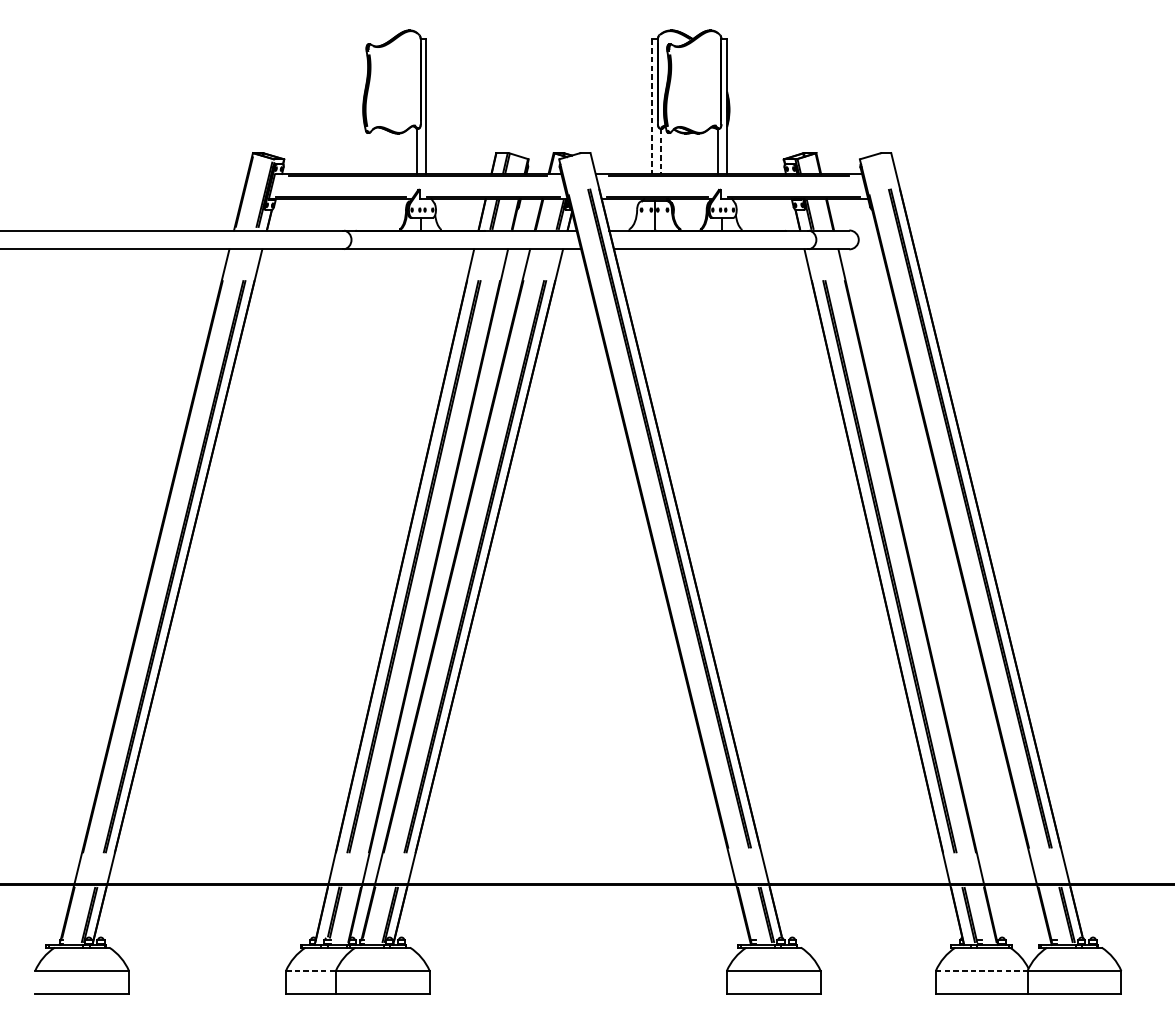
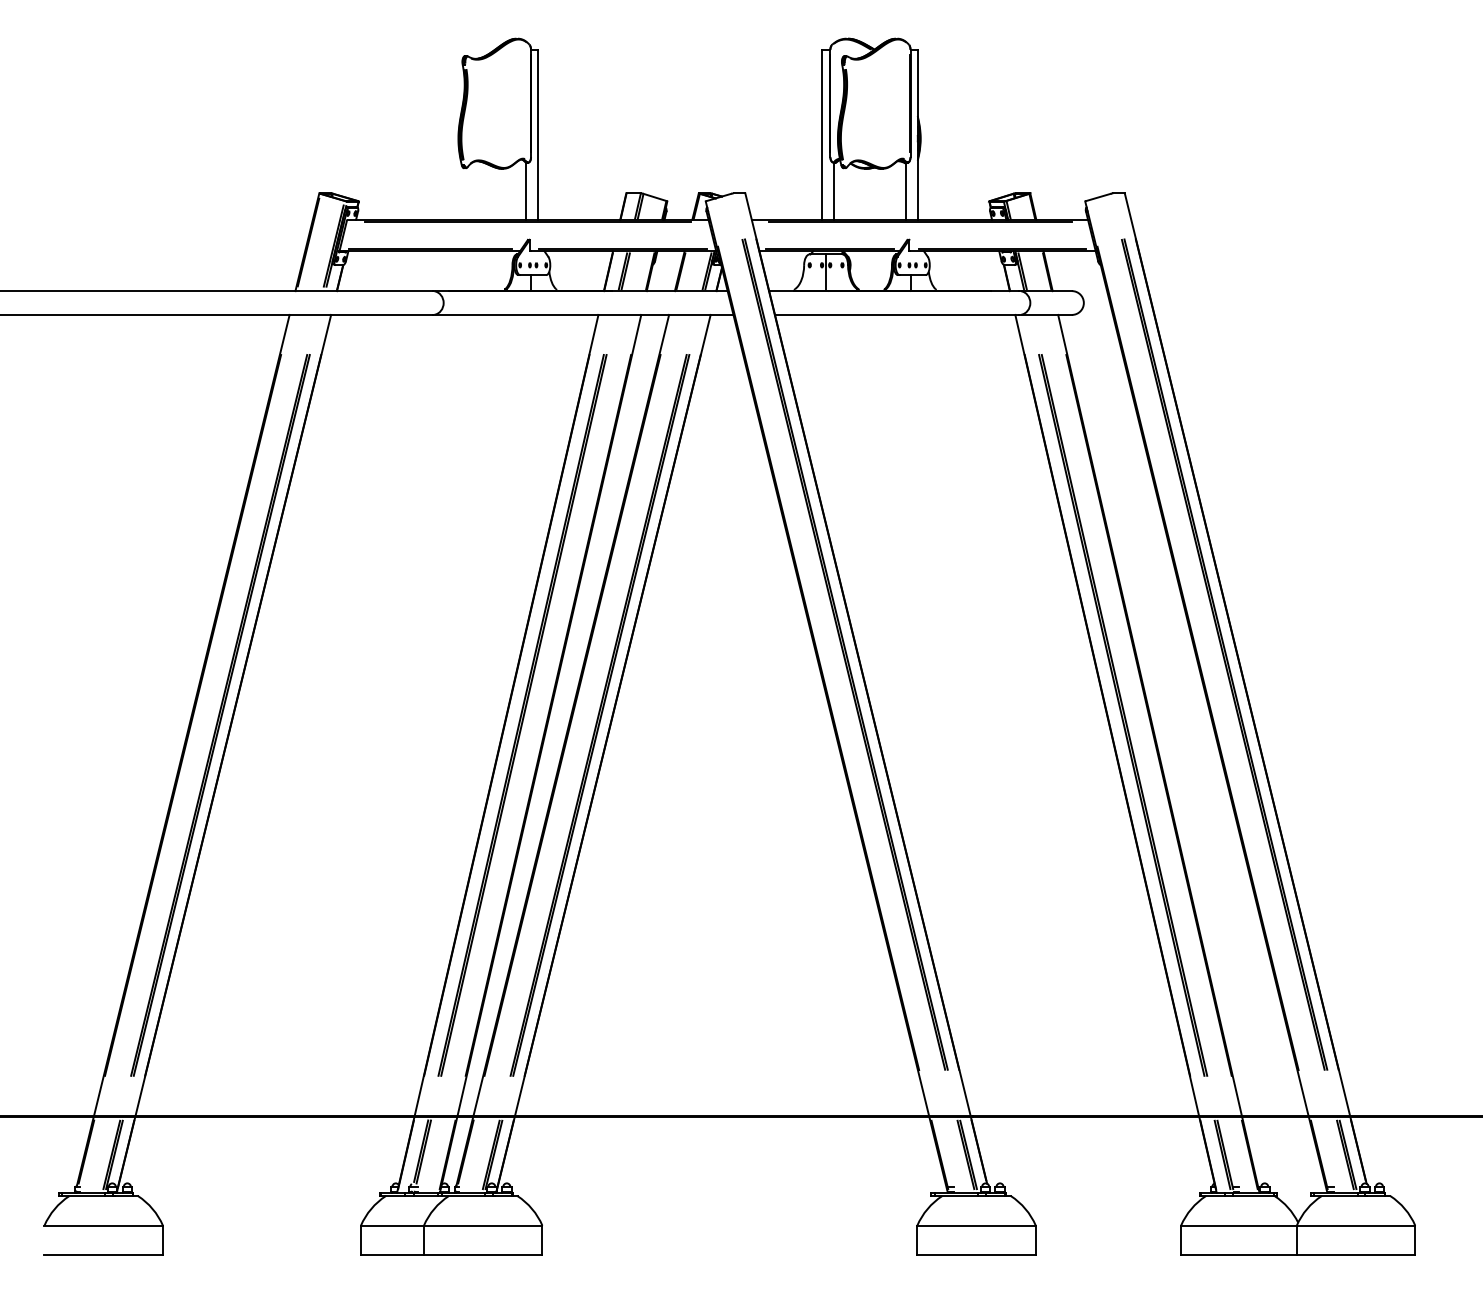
line: (651, 106) -> (822, 134), dashed -> solid
line: (661, 151) -> (834, 191), dashed -> solid
line: (310, 970) -> (392, 1225), dashed -> solid
line: (981, 970) -> (1238, 1225), dashed -> solid

